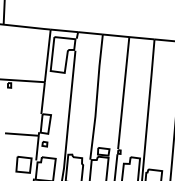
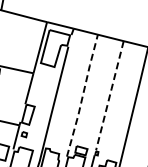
line: (123, 93) -> (109, 96), solid -> dashed
line: (97, 96) -> (83, 95), solid -> dashed

